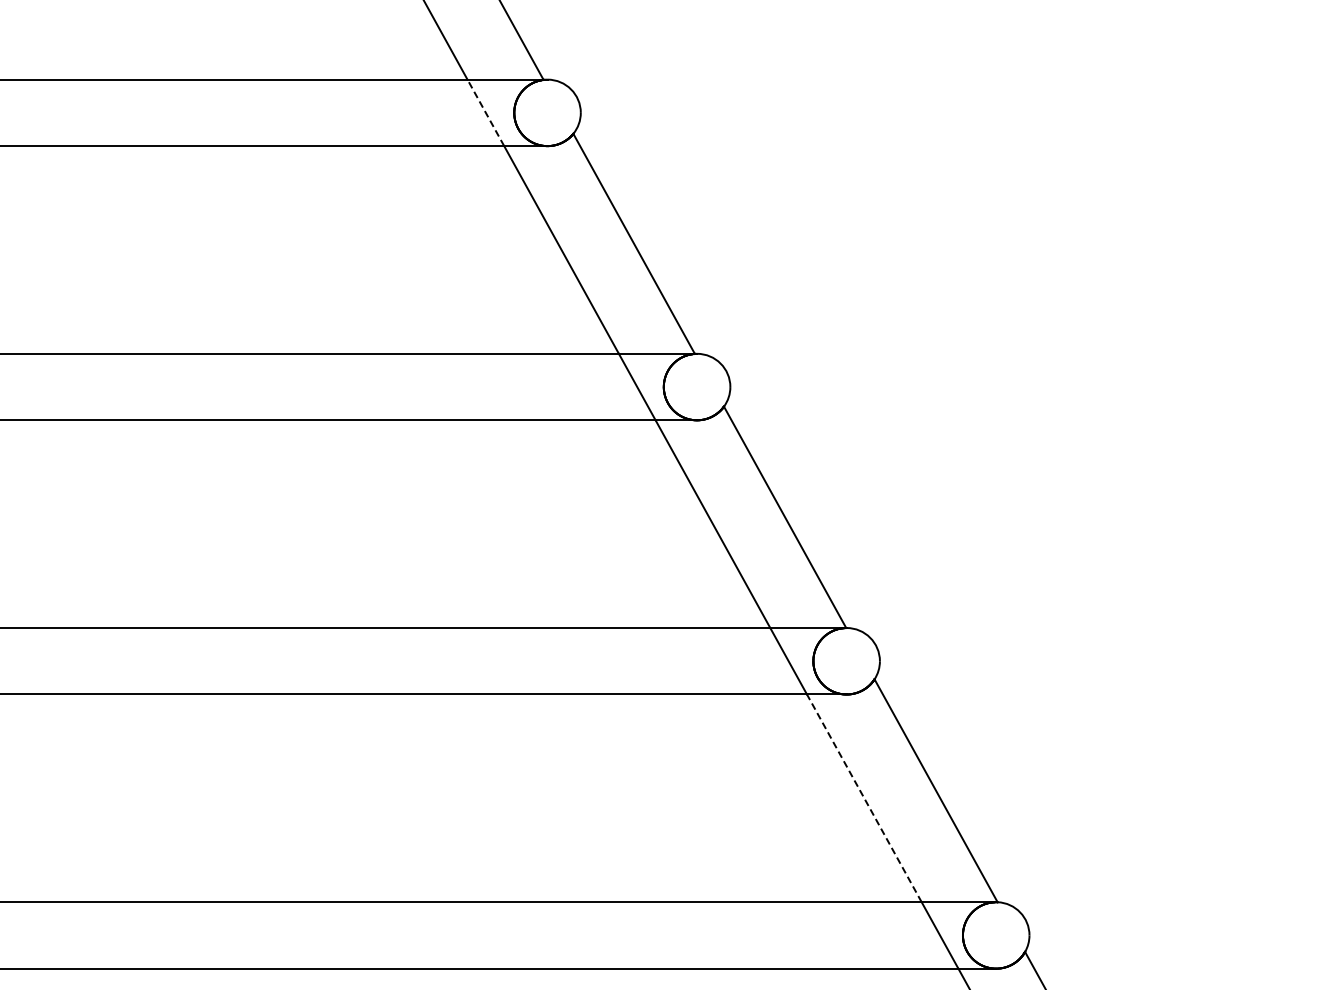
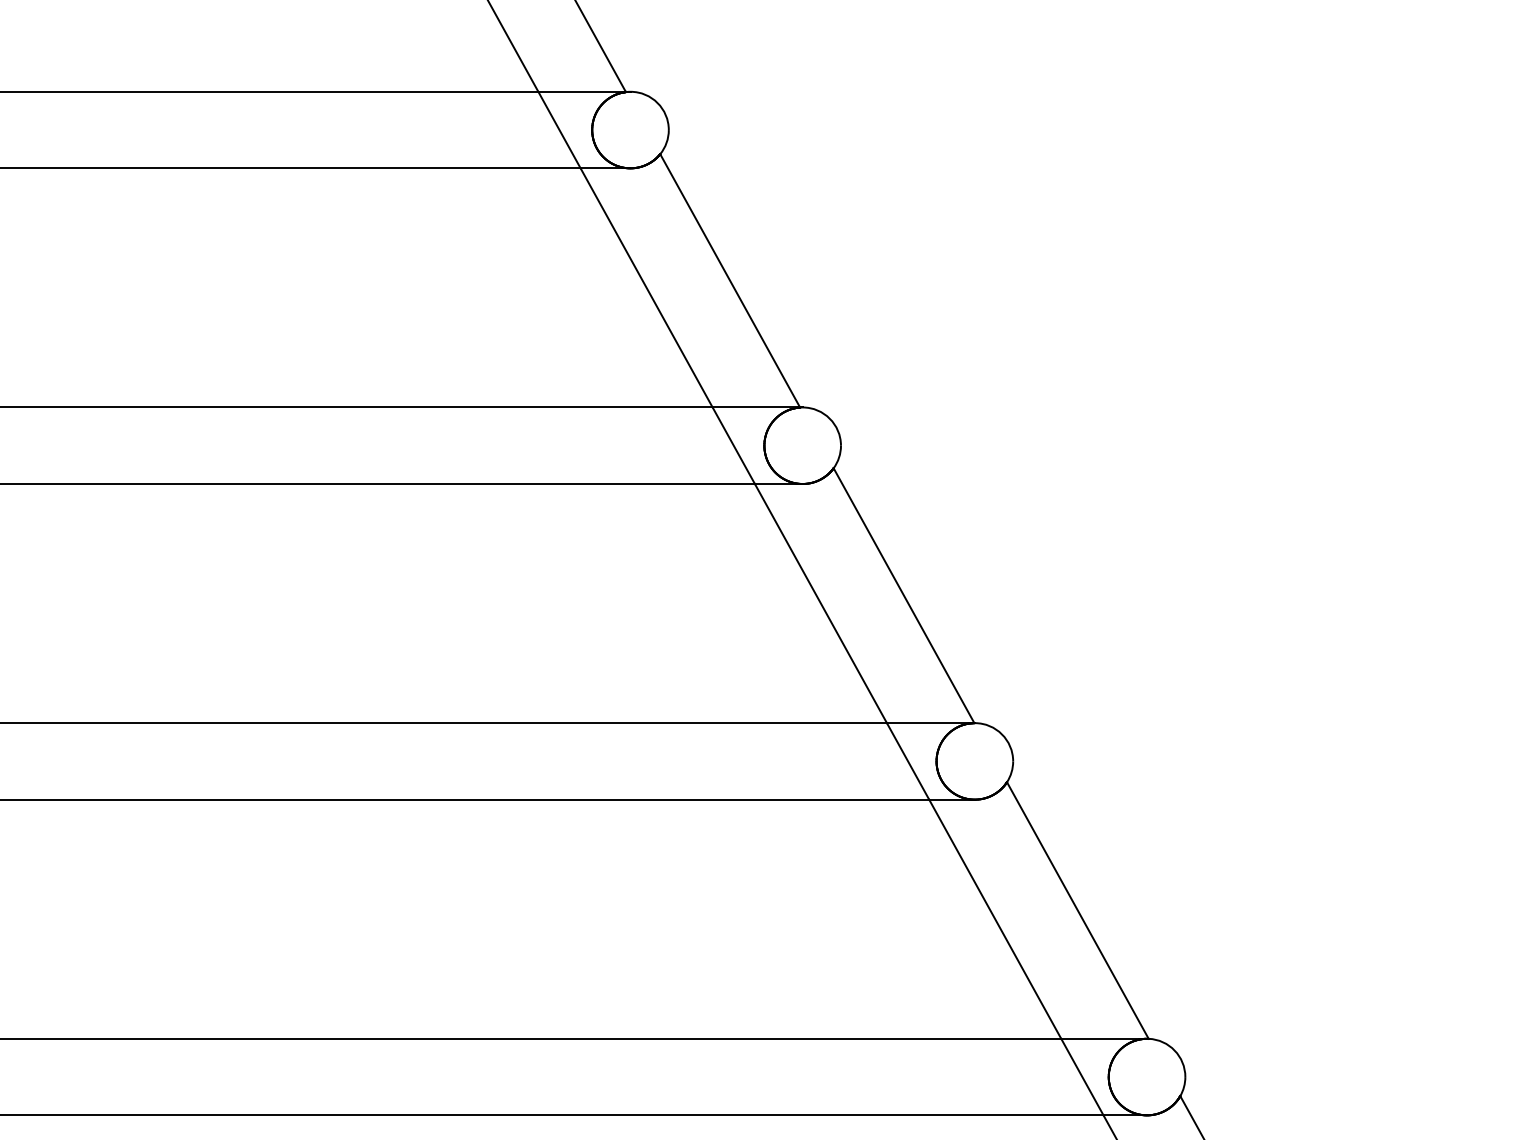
line: (485, 112) -> (559, 129), dashed -> solid
line: (864, 798) -> (995, 919), dashed -> solid

